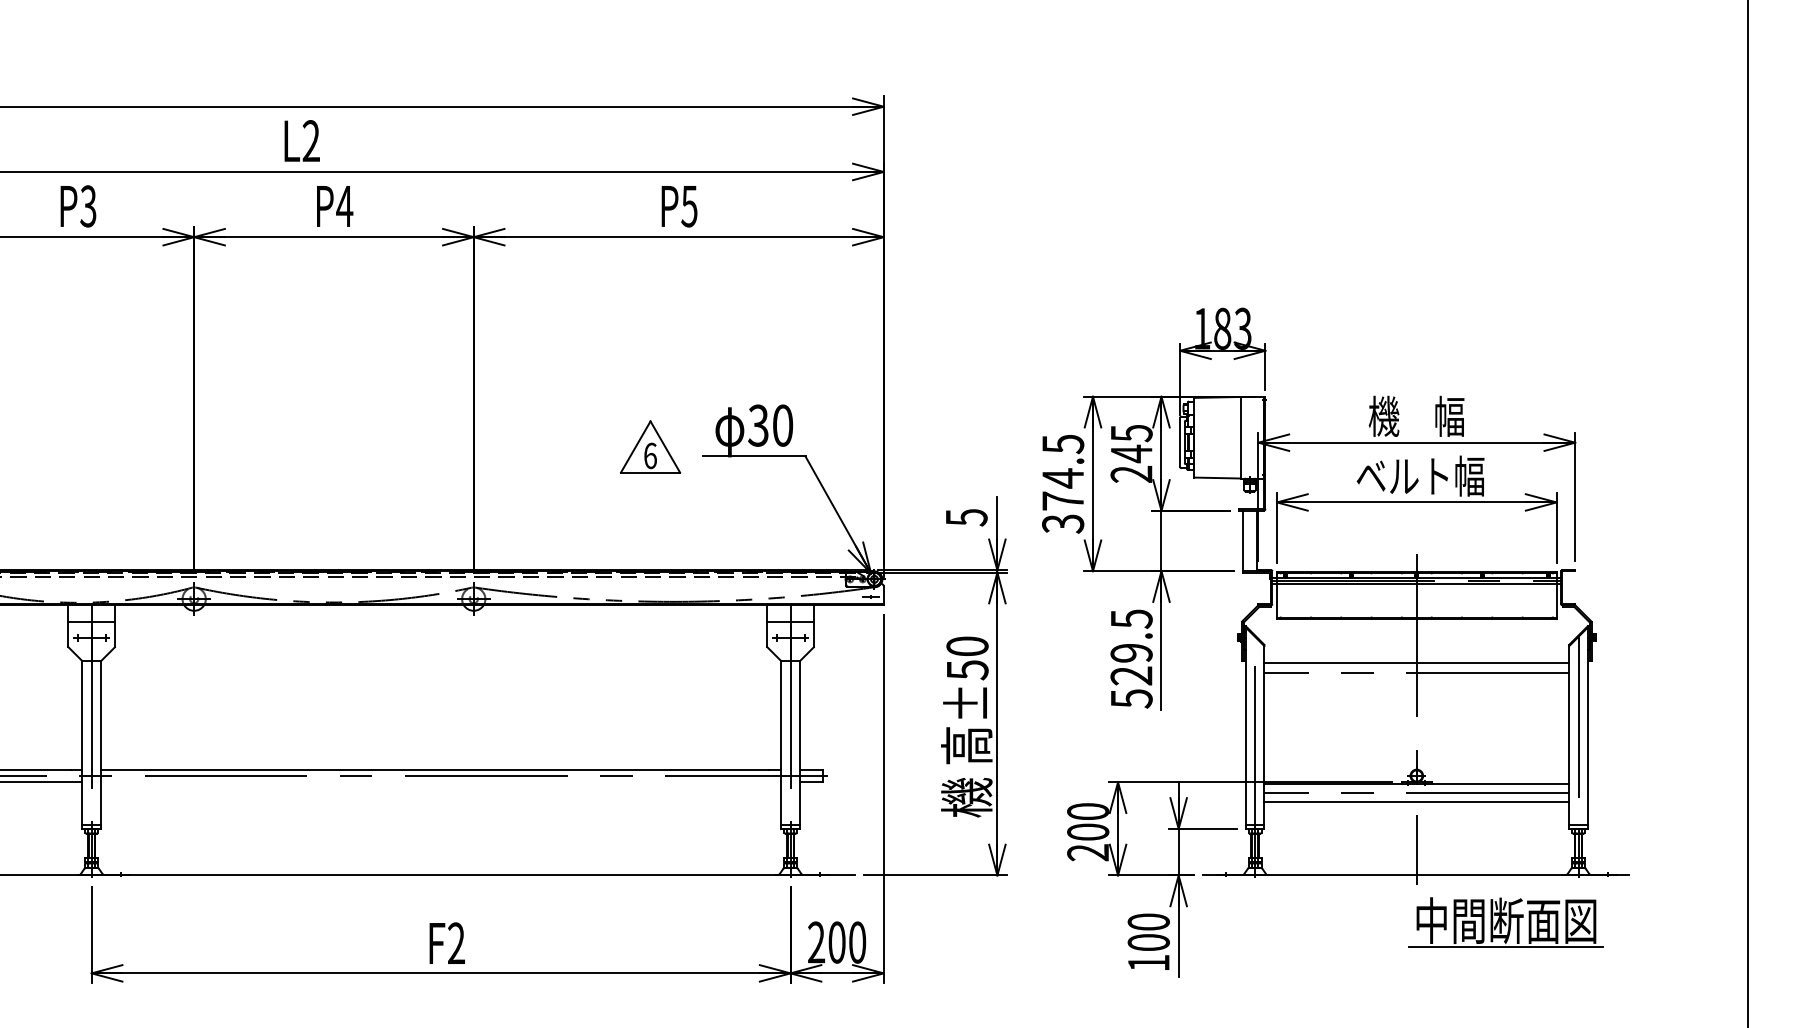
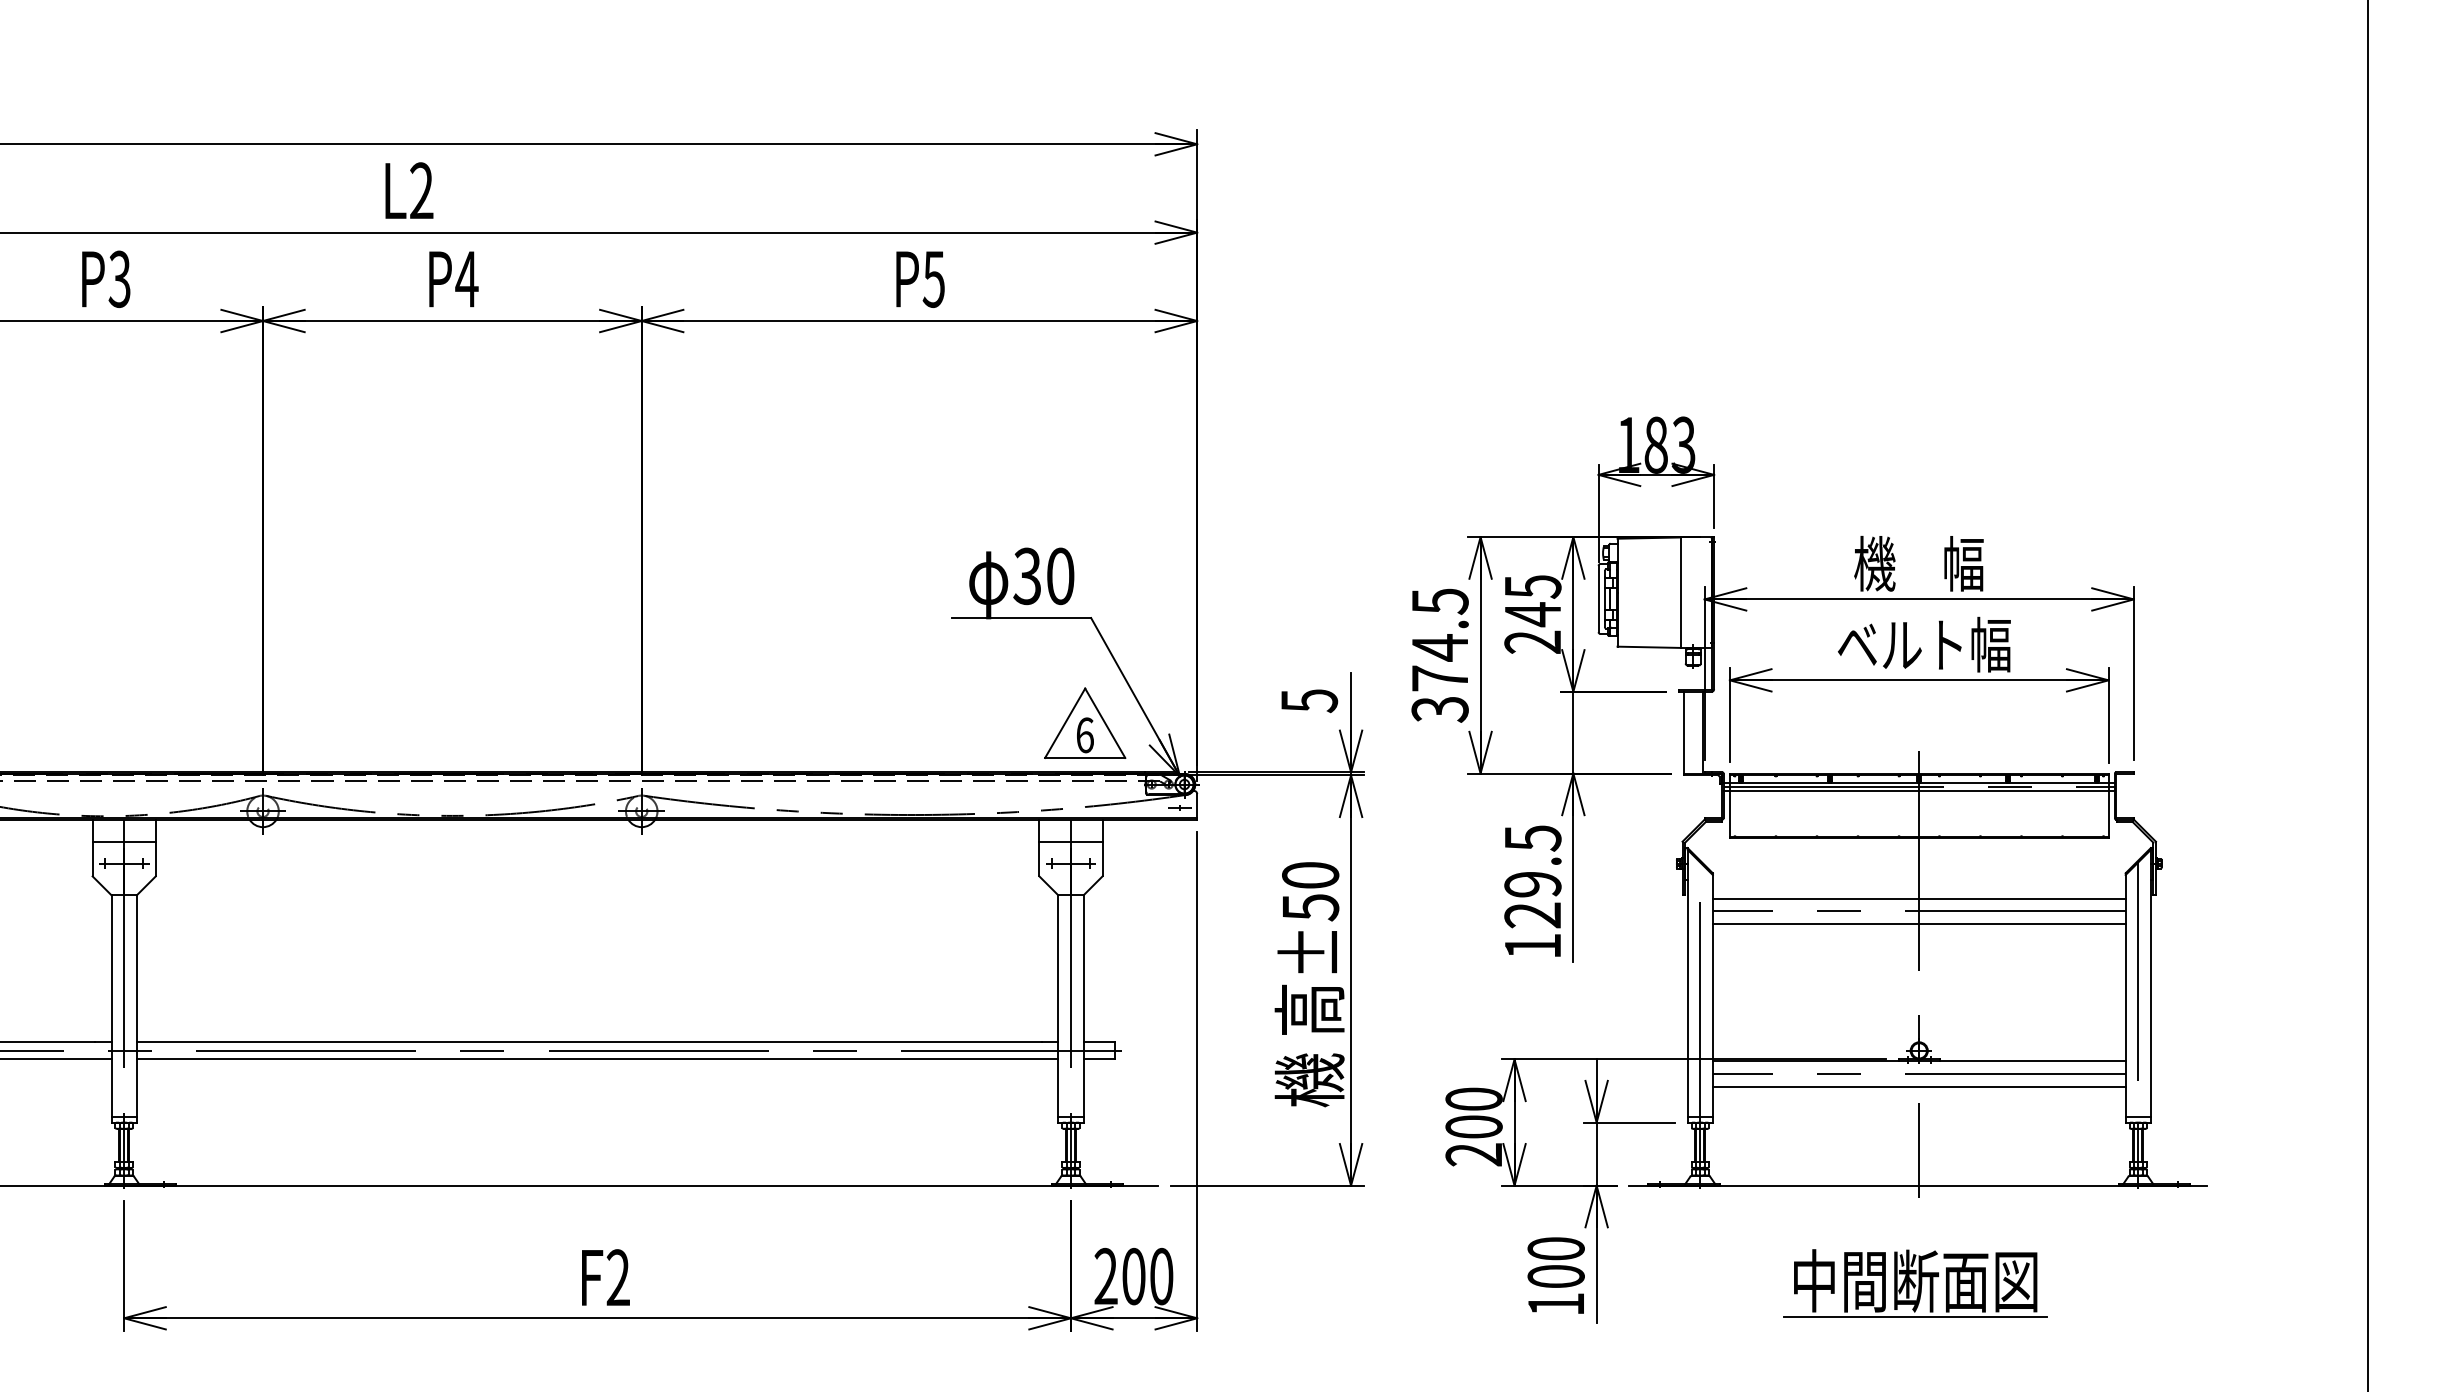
part: (650, 446) -> (1085, 722), moved
line: (1416, 681) -> (1918, 923), added
text: (1132, 698) -> (1533, 946), 529.5 -> 129.5
line: (441, 782) -> (597, 1059), added
part: (1506, 922) -> (1915, 1283), moved

